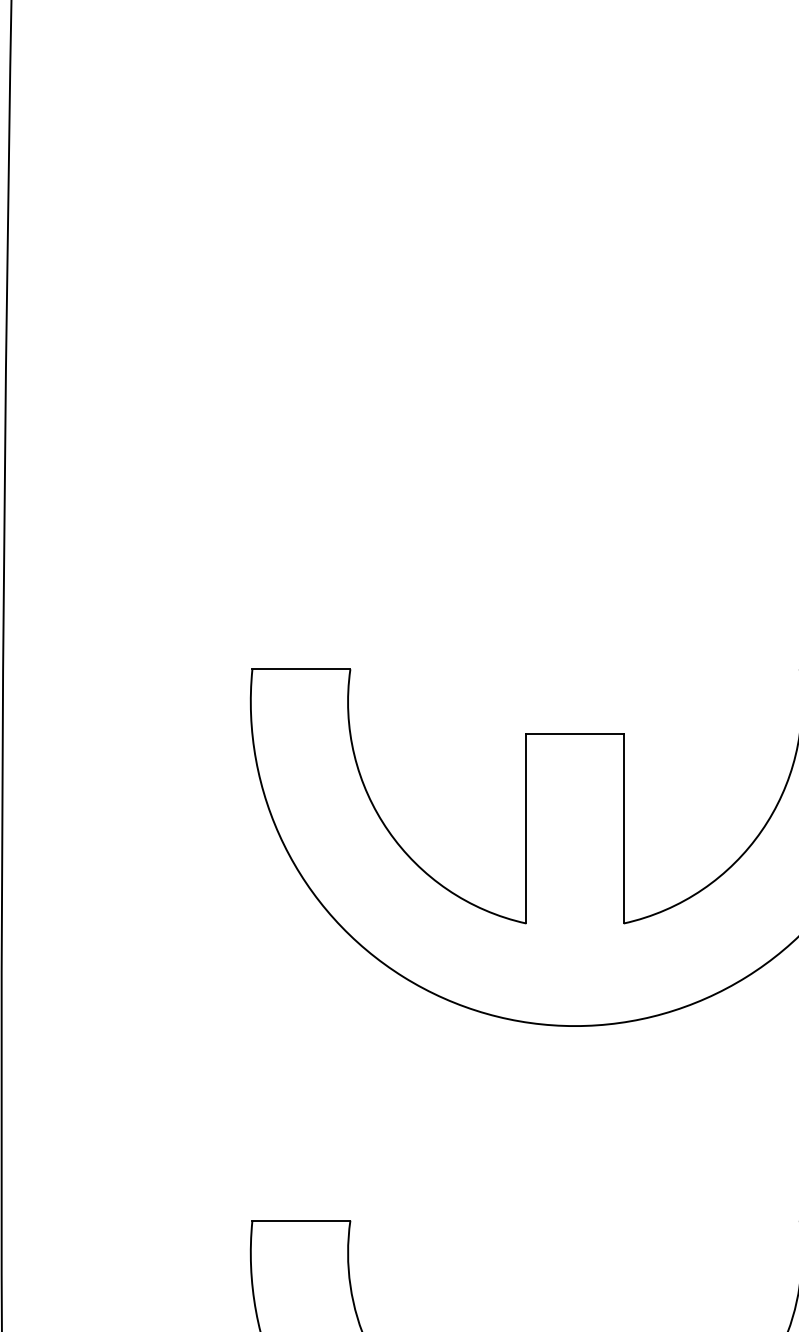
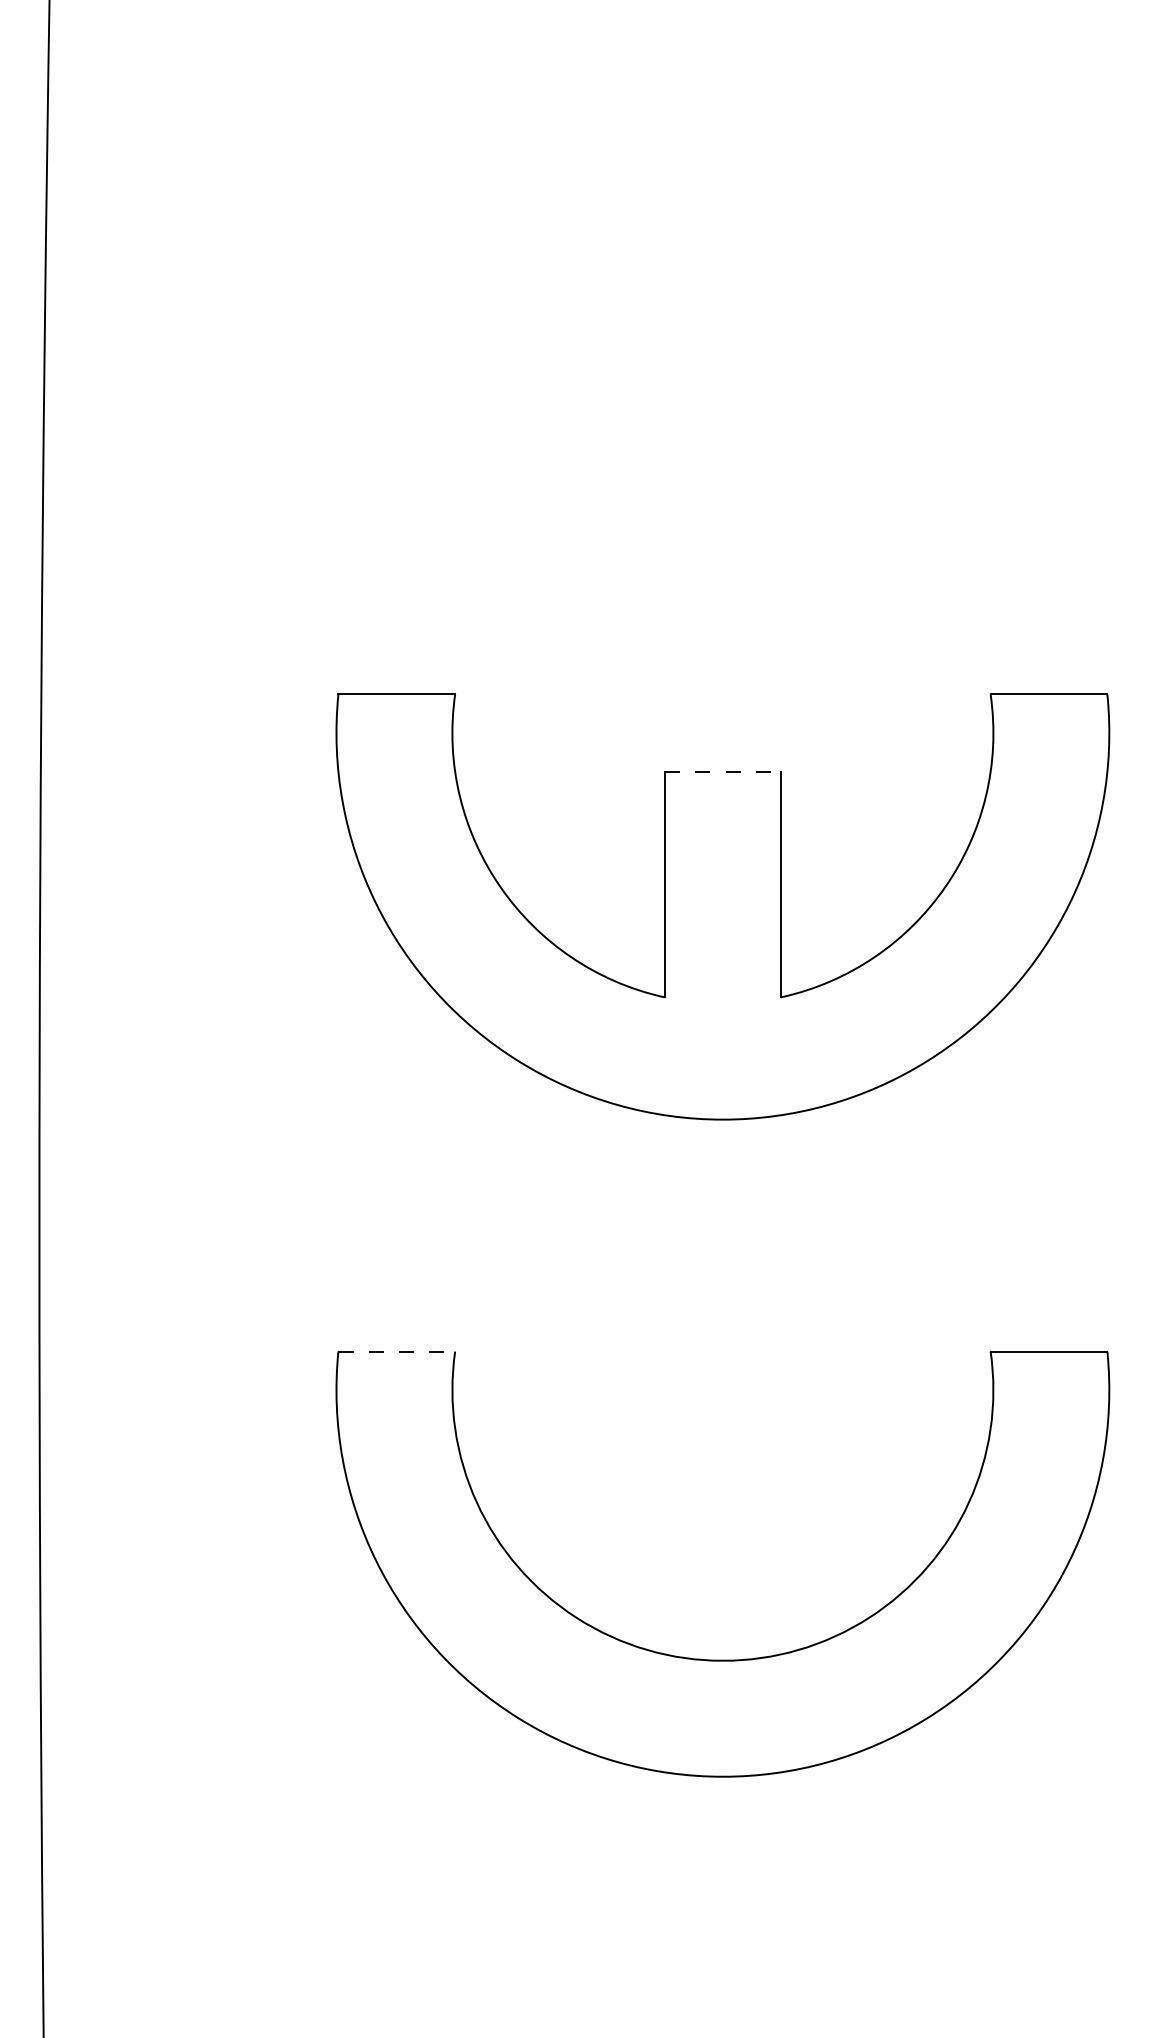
line: (574, 733) -> (722, 771), solid -> dashed
line: (302, 1220) -> (397, 1351), solid -> dashed

